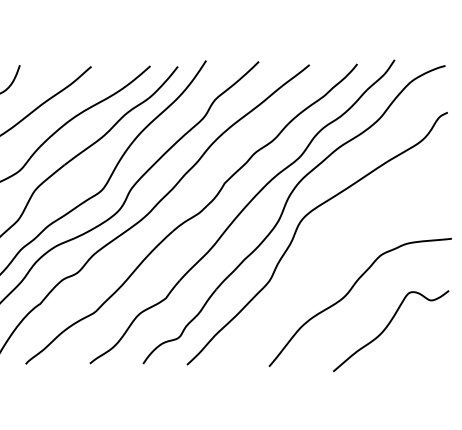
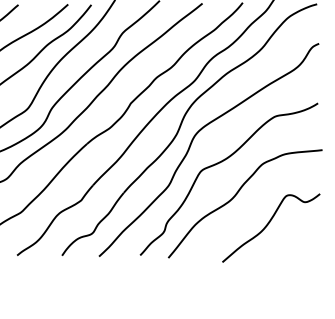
curve: (330, 254) -> (220, 163), added

